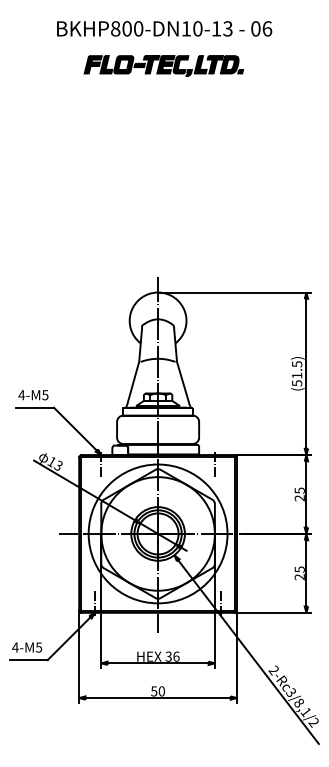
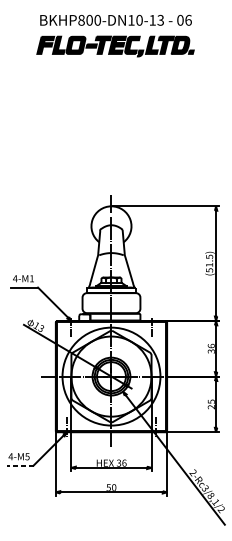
part: (163, 65) -> (115, 46), size x1.4
text: (45, 395) -> (32, 278), 4-M5 -> 4-M1
text: (299, 494) -> (211, 348), 25 -> 36
line: (28, 660) -> (20, 465), solid -> dashed

